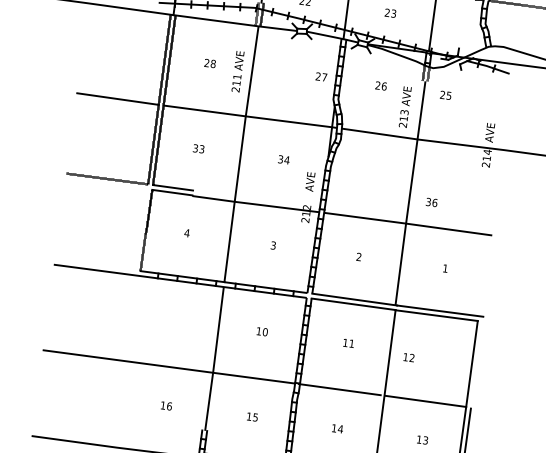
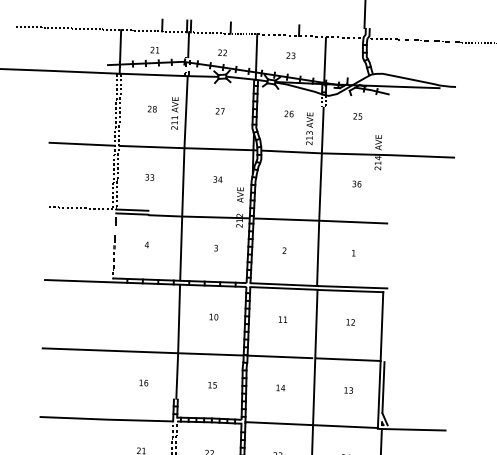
text: (320, 77) -> (219, 111), moved
text: (445, 95) -> (357, 116), moved
text: (431, 201) -> (356, 183), moved
text: (408, 357) -> (350, 322), moved

